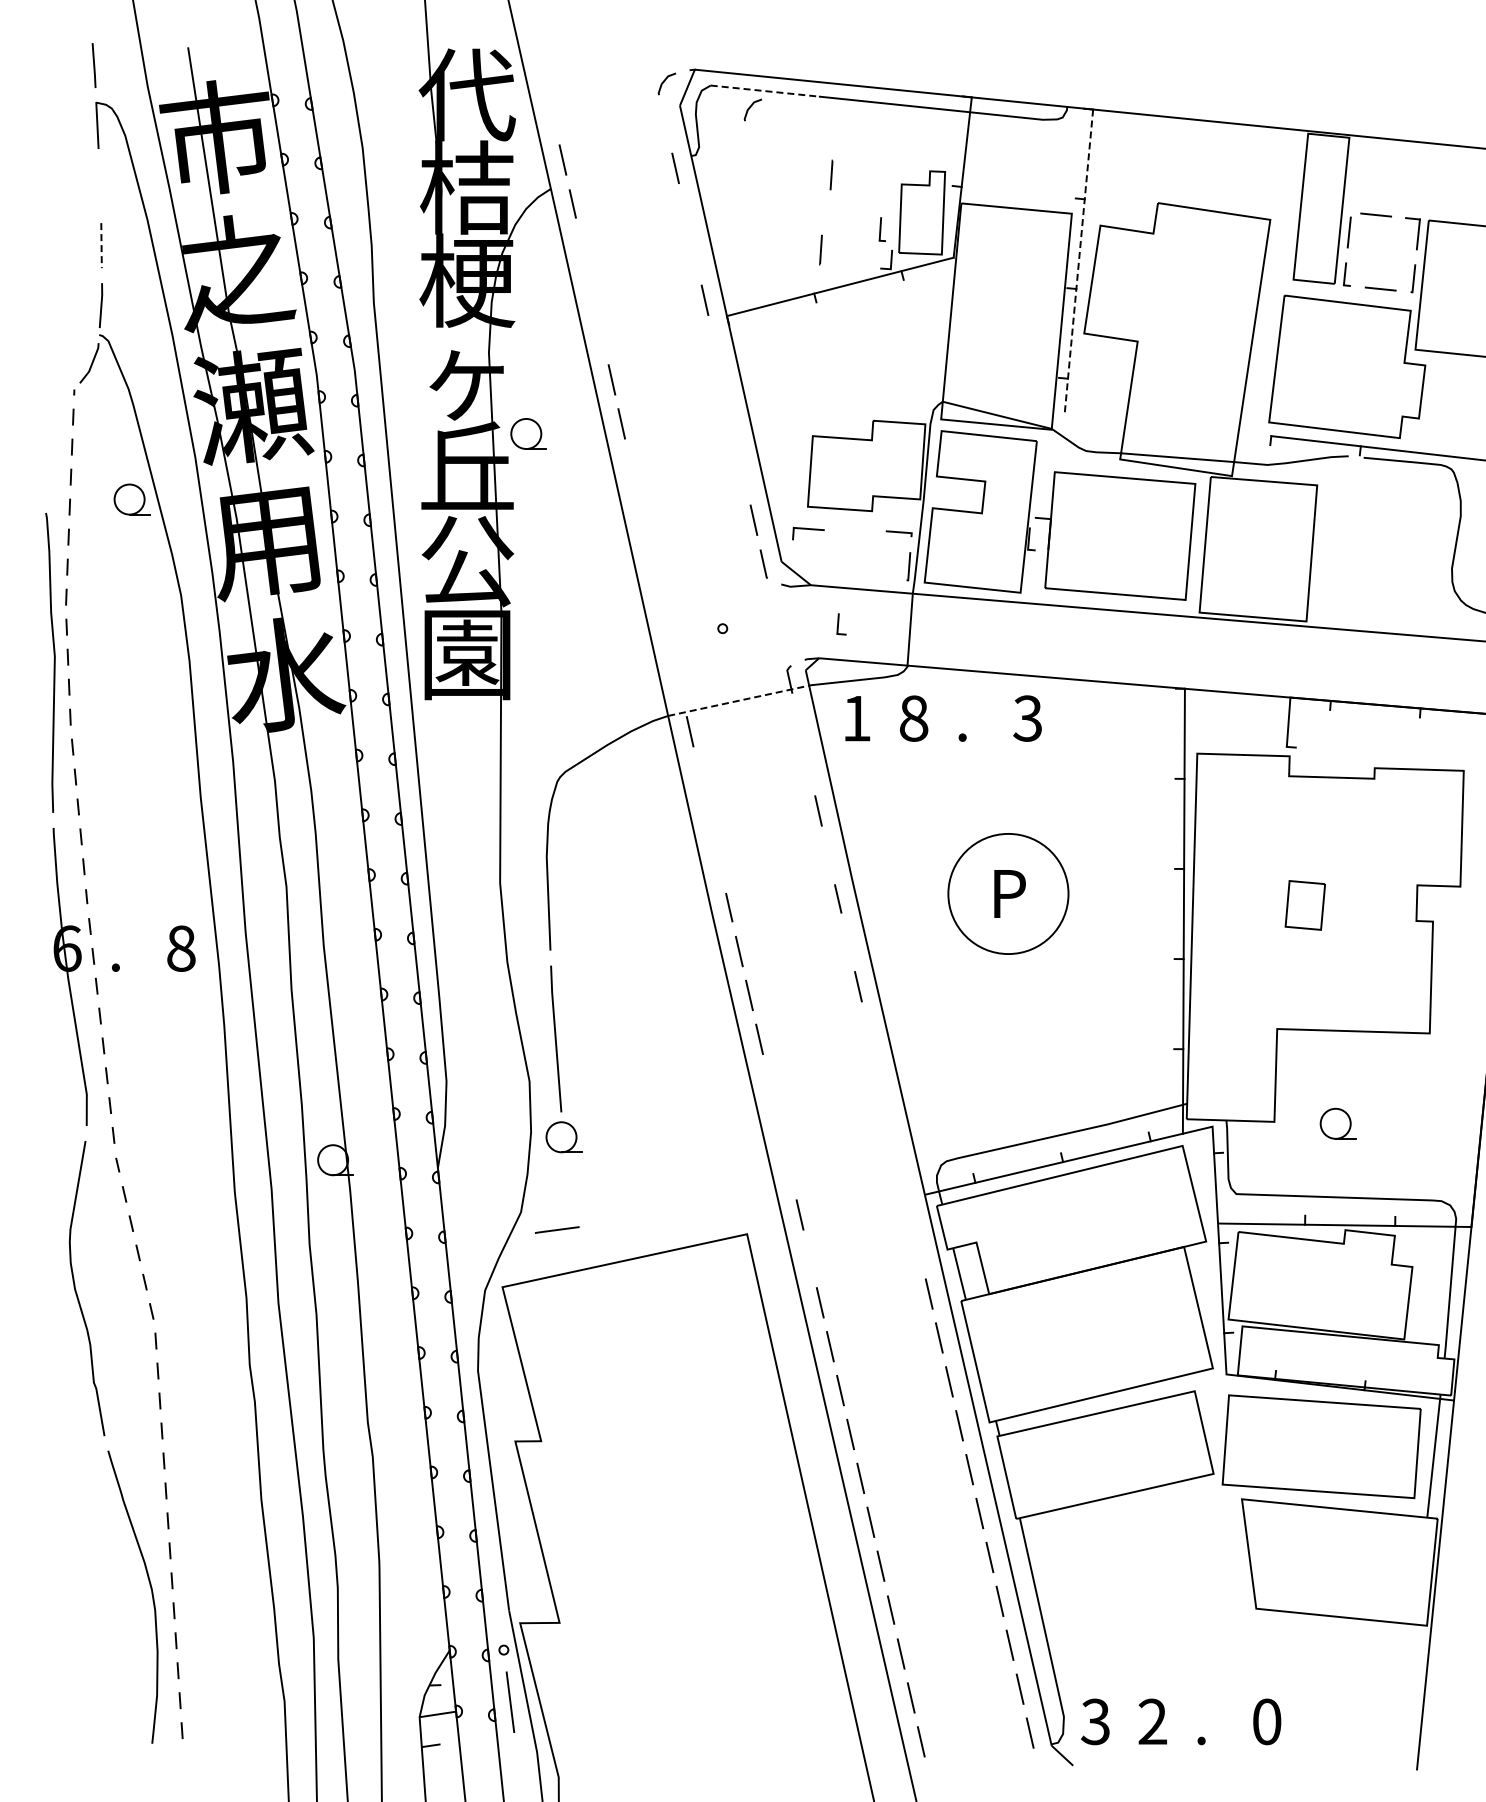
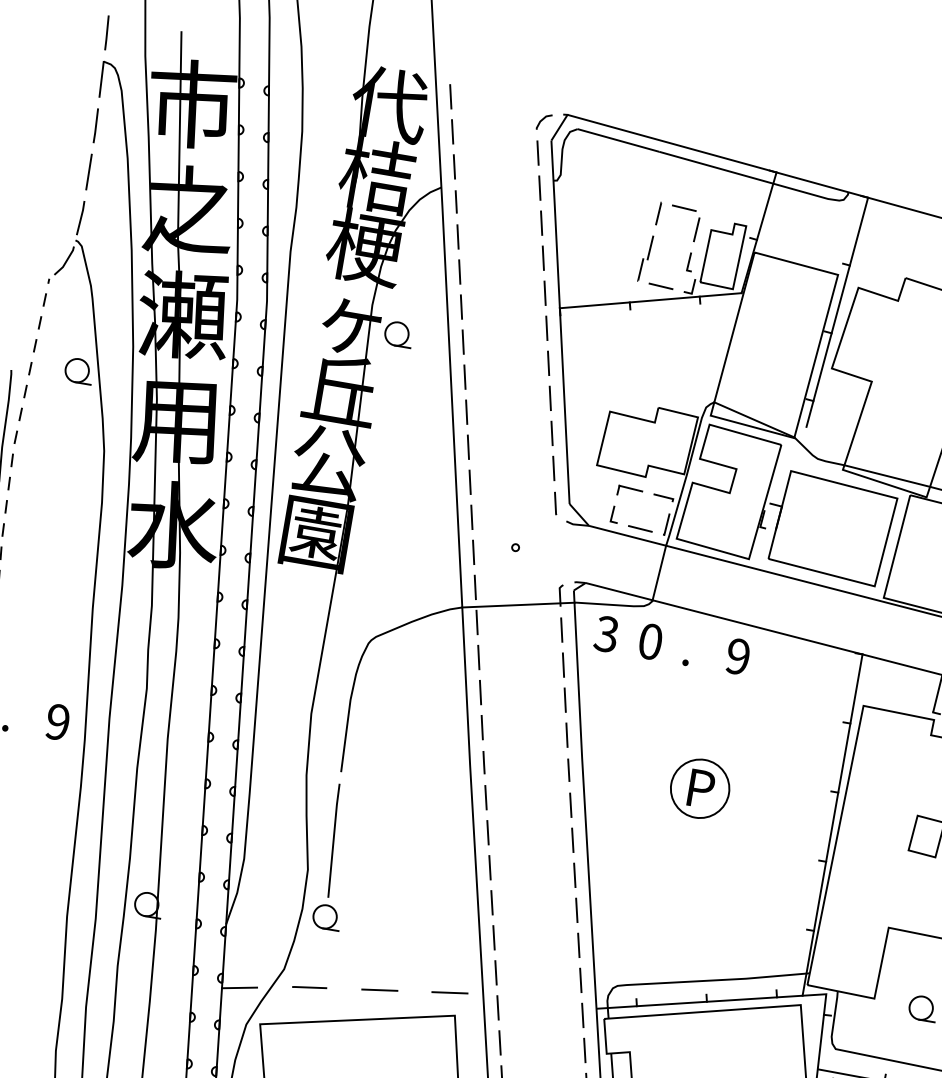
line: (542, 71) -> (450, 96), added
line: (765, 91) -> (618, 140), dashed -> solid
line: (751, 107) -> (606, 151), removed
line: (552, 115) -> (452, 131), added
line: (665, 124) -> (537, 153), added
line: (862, 162) -> (684, 208), added
line: (99, 185) -> (95, 125), added
line: (883, 187) -> (696, 230), added
line: (685, 212) -> (541, 223), added
line: (828, 220) -> (650, 248), added
line: (101, 245) -> (88, 171), dashed -> solid
line: (582, 247) -> (457, 236), added
line: (694, 256) -> (542, 258), added
line: (1078, 261) -> (836, 312), dashed -> solid
line: (850, 266) -> (661, 286), added
line: (592, 291) -> (459, 271), added
line: (601, 335) -> (461, 306), added
line: (714, 343) -> (546, 327), added
line: (724, 387) -> (548, 362), added
line: (734, 431) -> (550, 397), added
part: (528, 433) -> (398, 333), moved
line: (631, 467) -> (466, 411), added
line: (743, 475) -> (551, 432), added
line: (641, 511) -> (468, 447), added
part: (808, 533) -> (630, 492), moved
line: (650, 555) -> (469, 481), added
line: (876, 577) -> (640, 528), added
line: (660, 599) -> (471, 517), added
line: (839, 622) -> (613, 512), moved
line: (670, 643) -> (473, 552), added
line: (680, 687) -> (475, 587), added
line: (739, 700) -> (519, 604), dashed -> solid
text: (856, 718) -> (606, 634), 1 -> 3
text: (914, 718) -> (651, 641), 8 -> 0
text: (1027, 718) -> (737, 656), 3 -> 9
line: (798, 722) -> (561, 629), added
line: (808, 766) -> (563, 664), added
line: (699, 775) -> (478, 657), added
line: (709, 819) -> (480, 692), added
line: (828, 854) -> (567, 734), added
line: (719, 863) -> (482, 727), added
circle: (1007, 893) -> (699, 788), size x0.62
line: (847, 942) -> (570, 804), added
text: (181, 948) -> (58, 722), 8 -> 9
line: (868, 1030) -> (574, 875), added
line: (878, 1074) -> (576, 910), added
line: (769, 1082) -> (491, 902), added
line: (888, 1118) -> (578, 945), added
line: (779, 1126) -> (493, 937), added
line: (898, 1161) -> (580, 979), added
line: (789, 1170) -> (495, 972), added
line: (908, 1205) -> (582, 1014), added
line: (735, 1206) -> (449, 992), added
line: (646, 1218) -> (379, 990), added
line: (468, 1245) -> (239, 987), added
line: (918, 1249) -> (584, 1049), added
line: (809, 1258) -> (499, 1042), added

